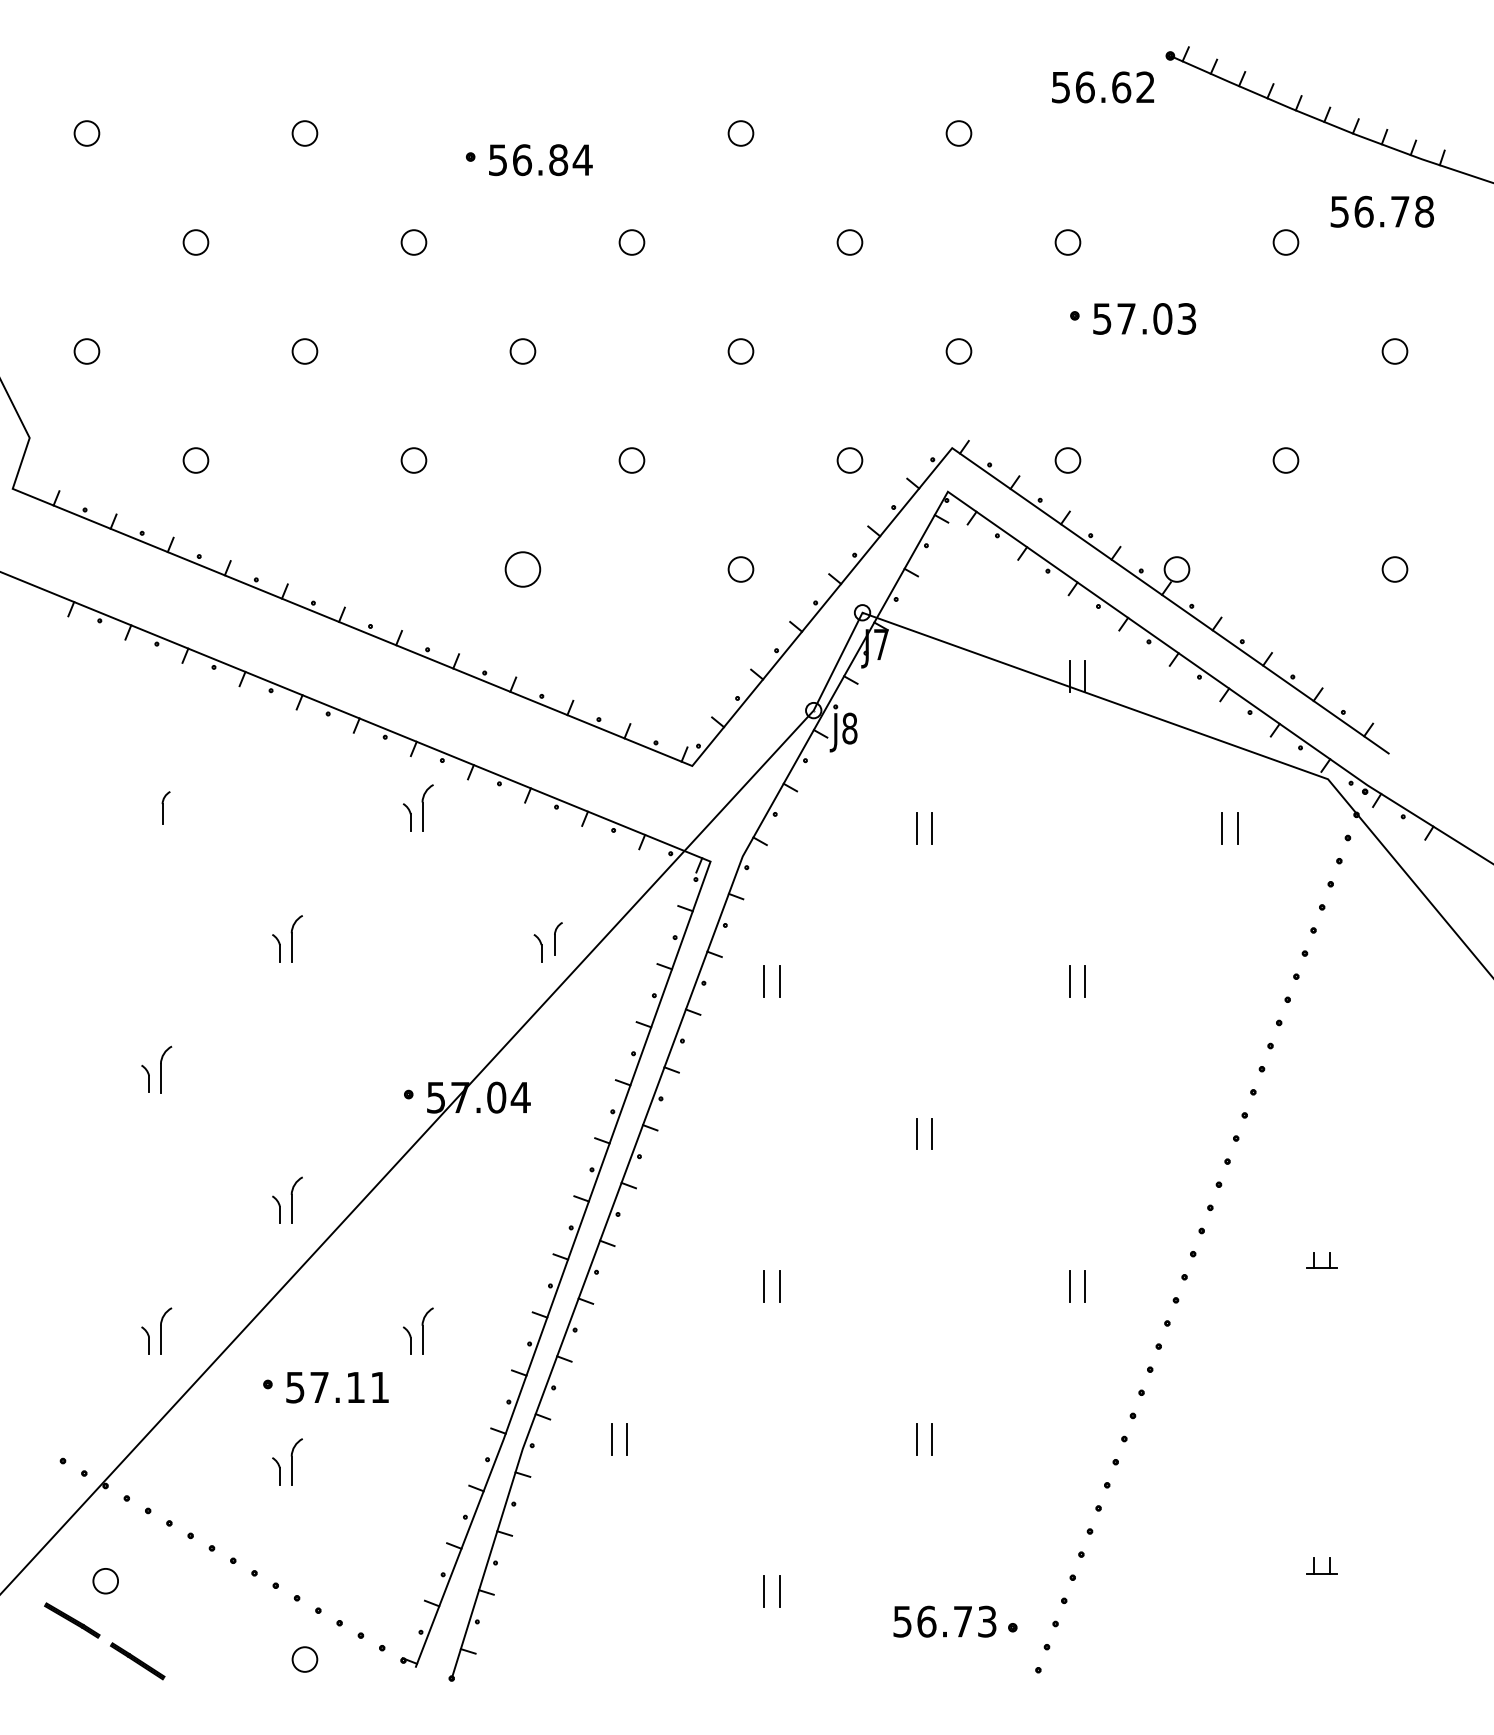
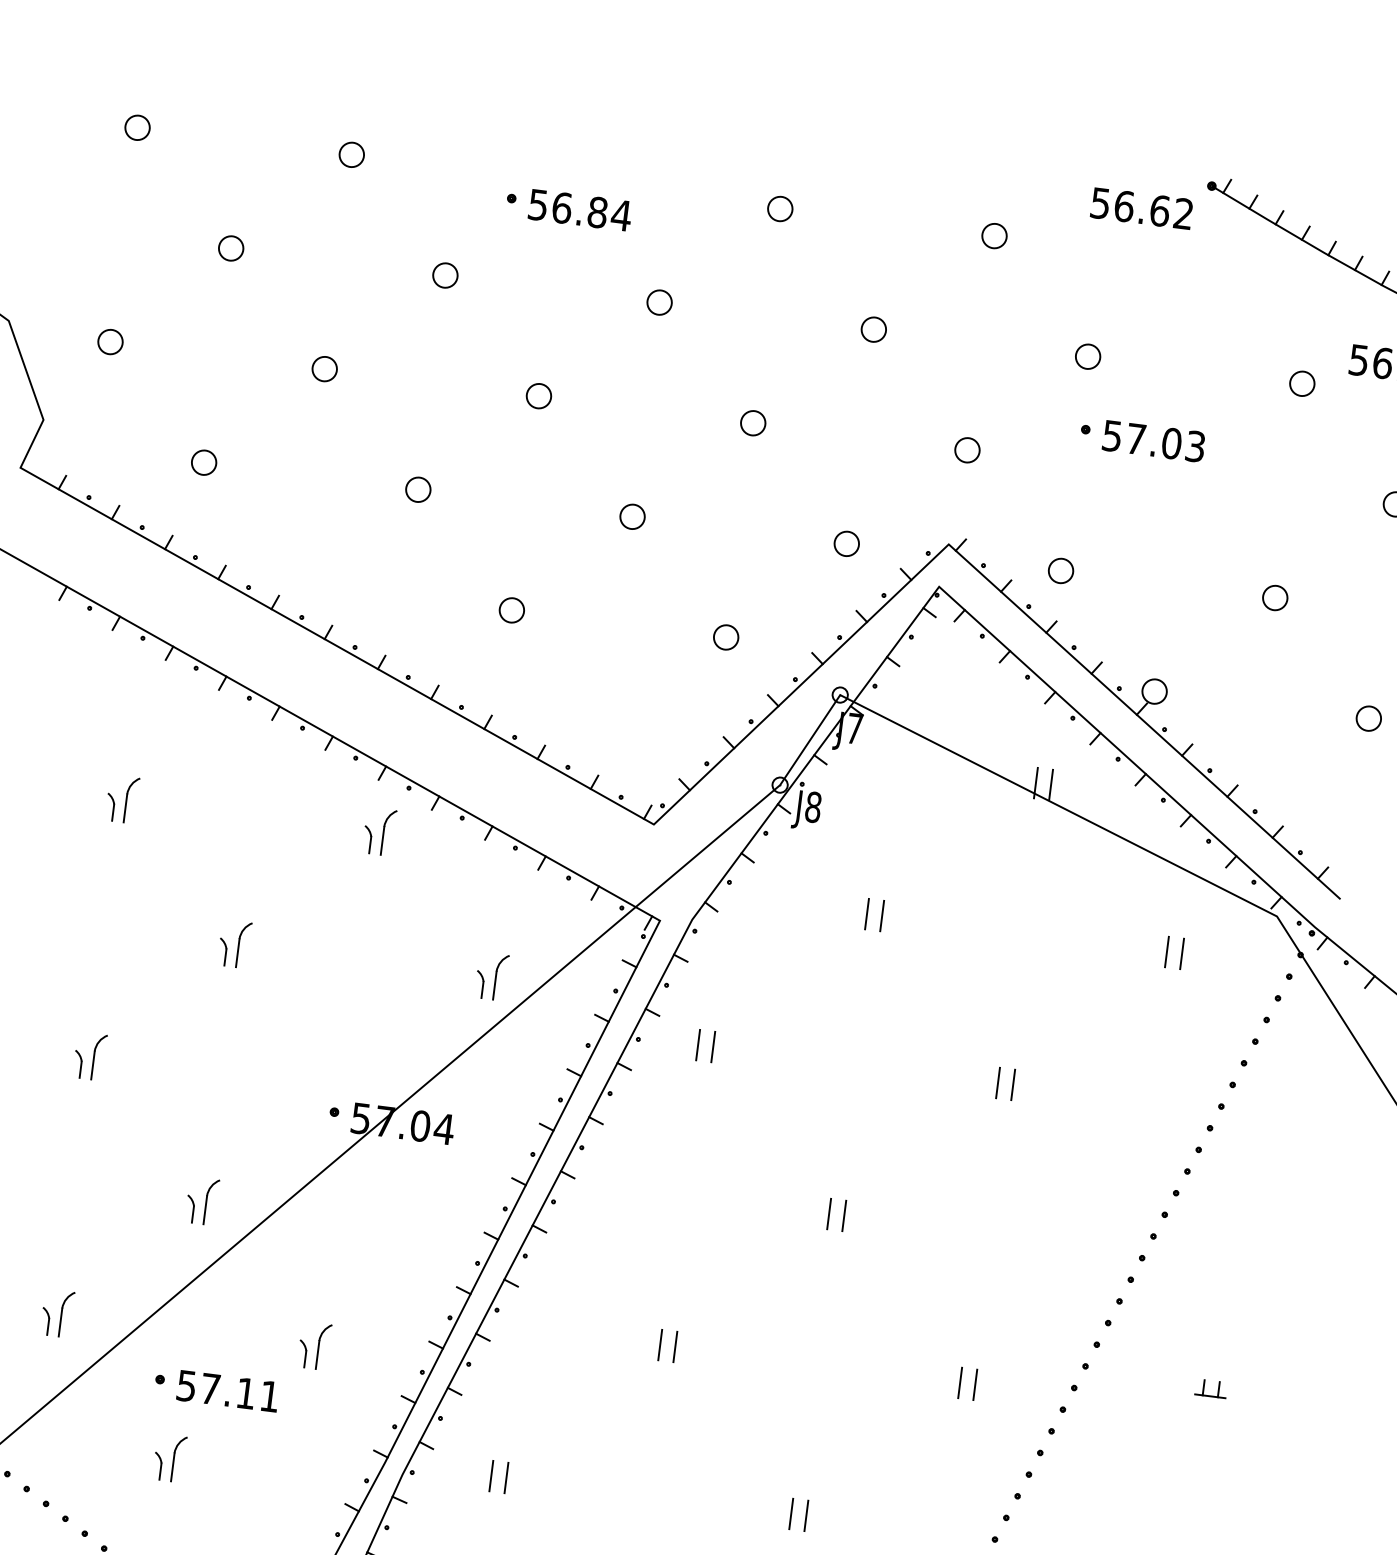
circle: (522, 569) -> (511, 610), size x0.71
part: (166, 807) -> (132, 800), size x1.43
part: (145, 817) -> (110, 807), added
part: (558, 938) -> (501, 977), size x1.43

